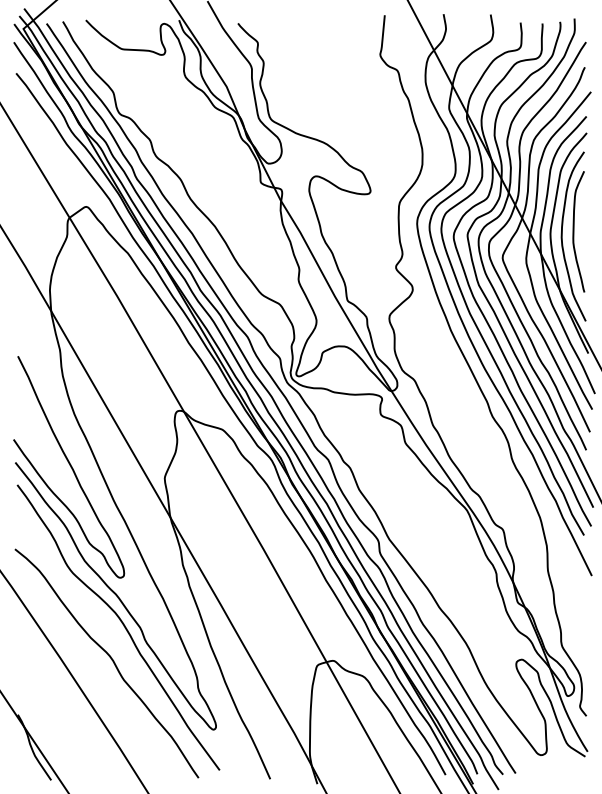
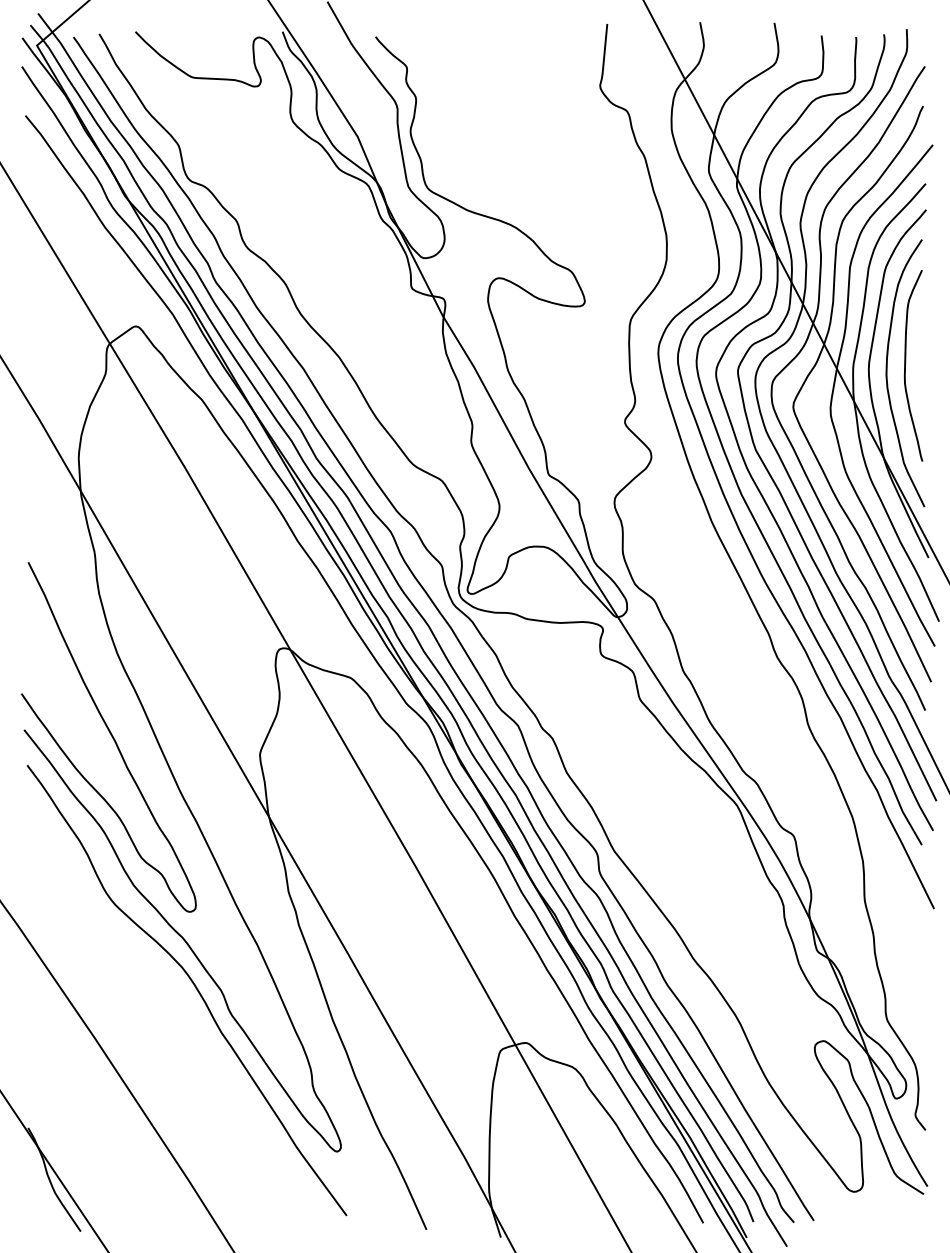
curve: (111, 660) -> (175, 1042), removed

